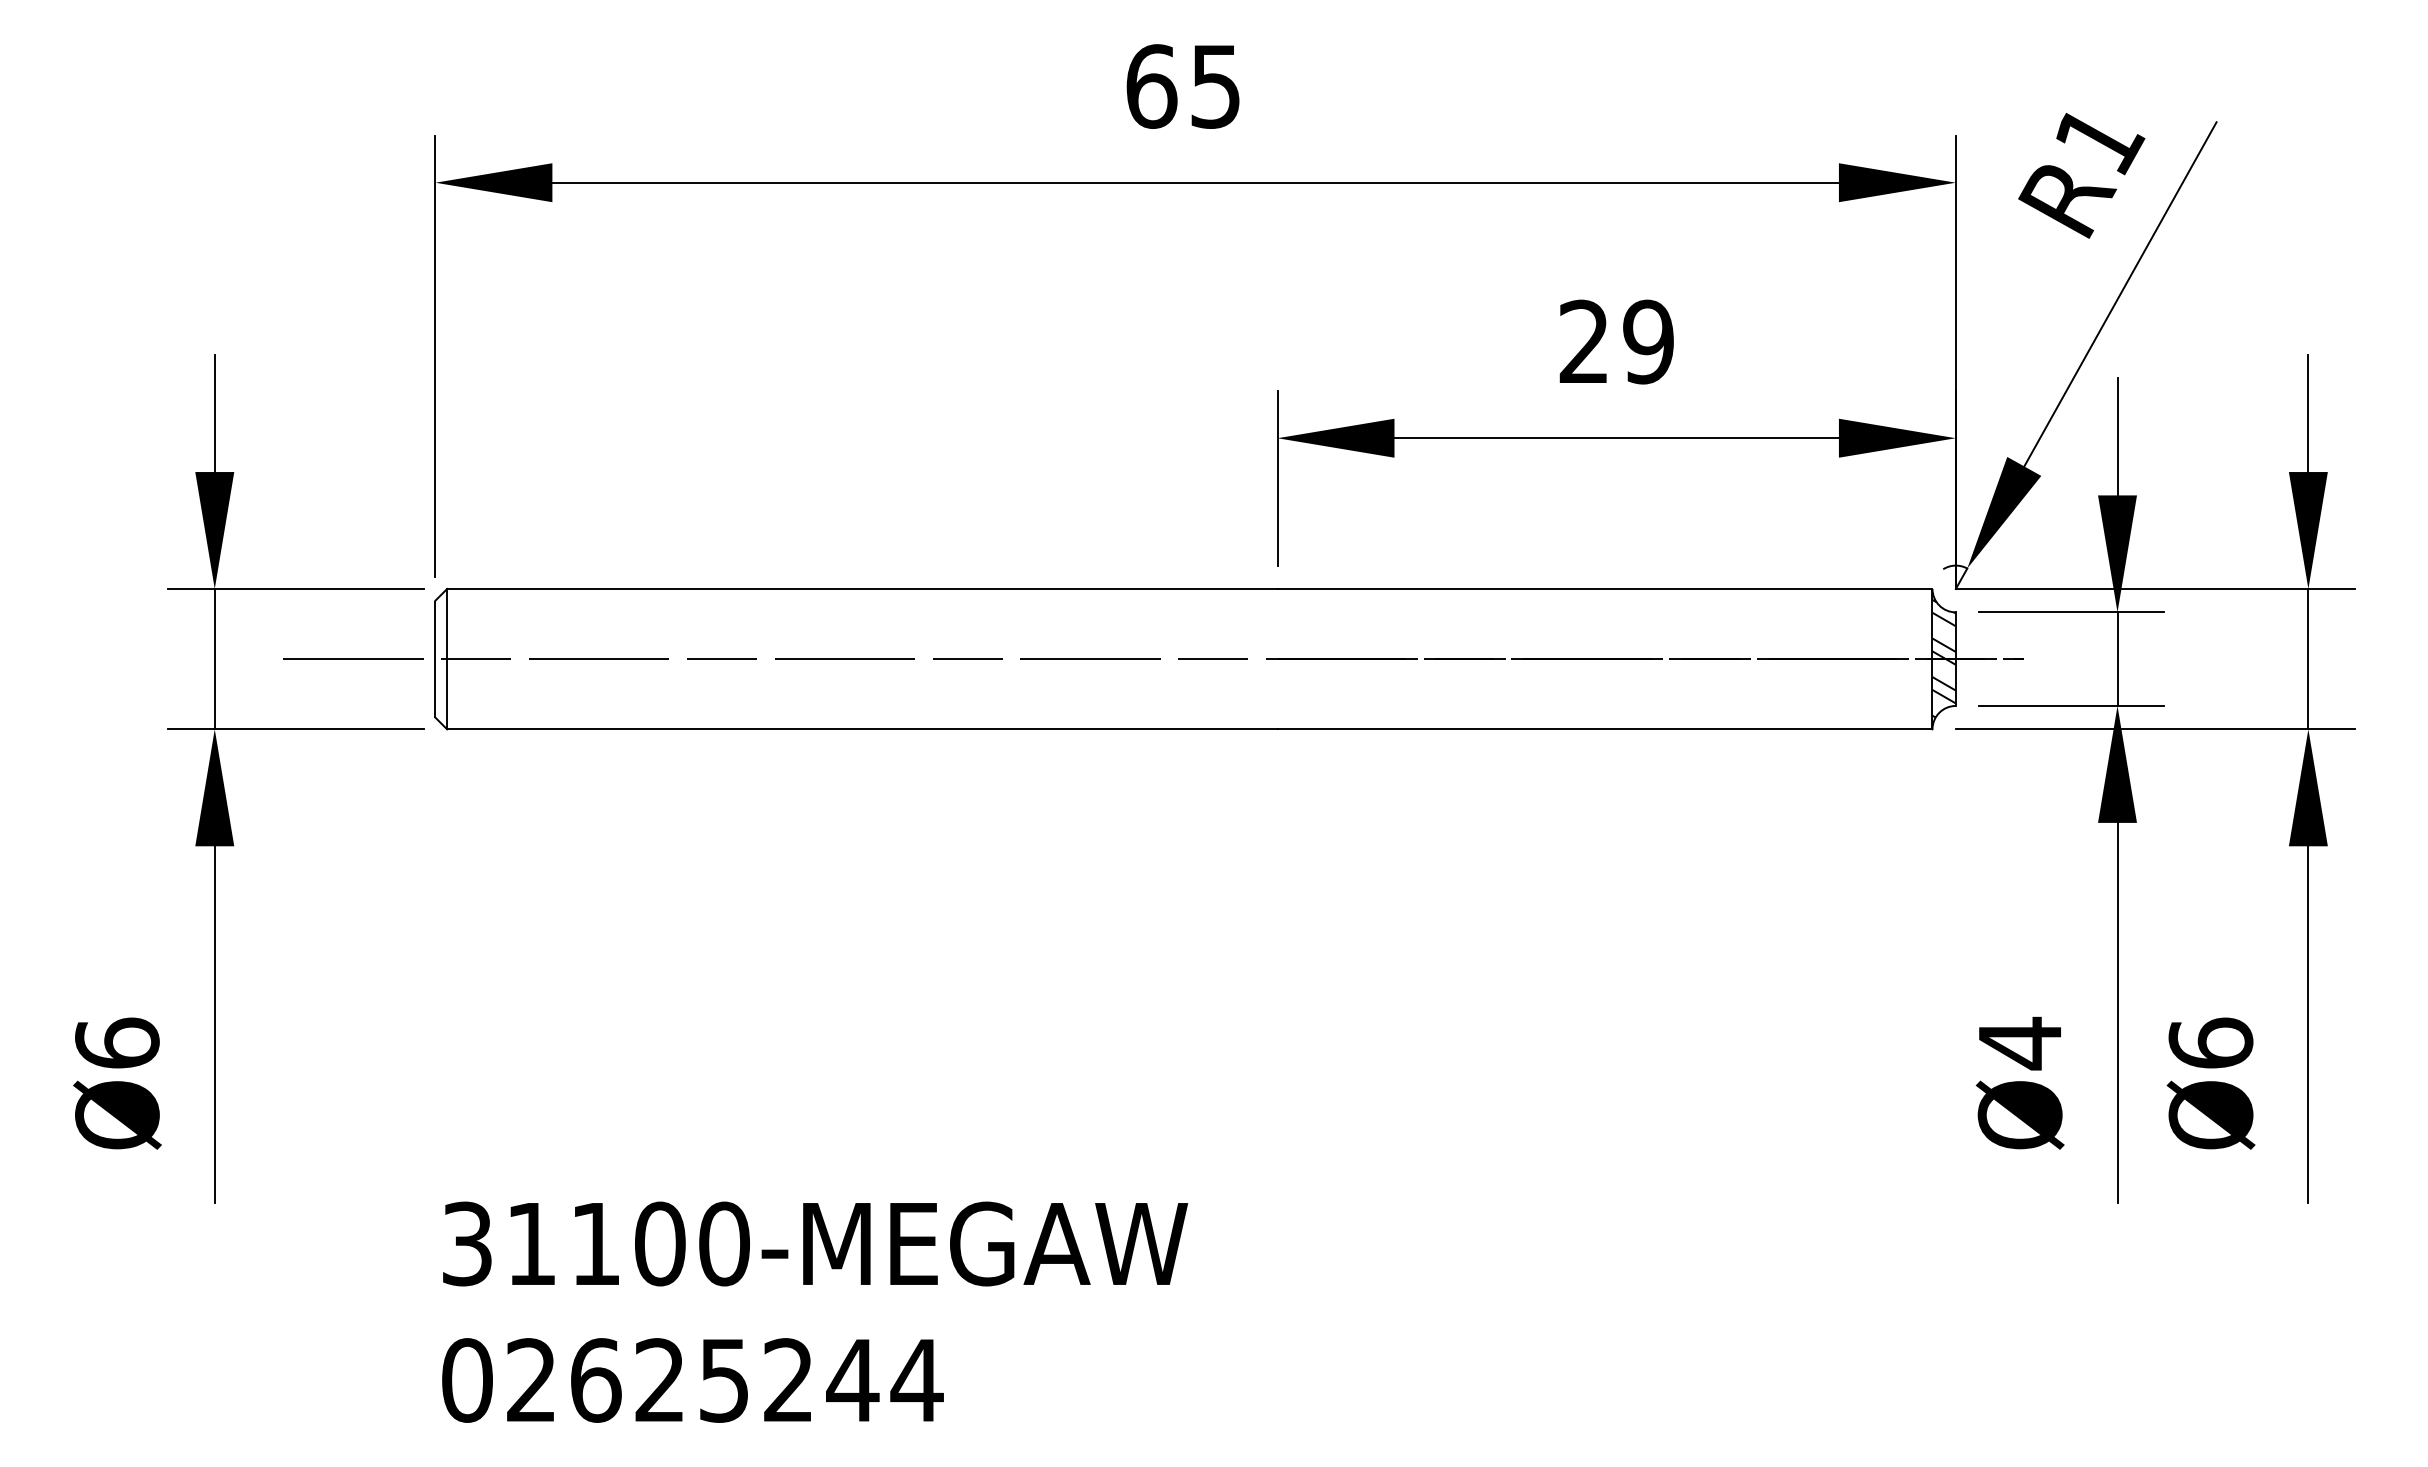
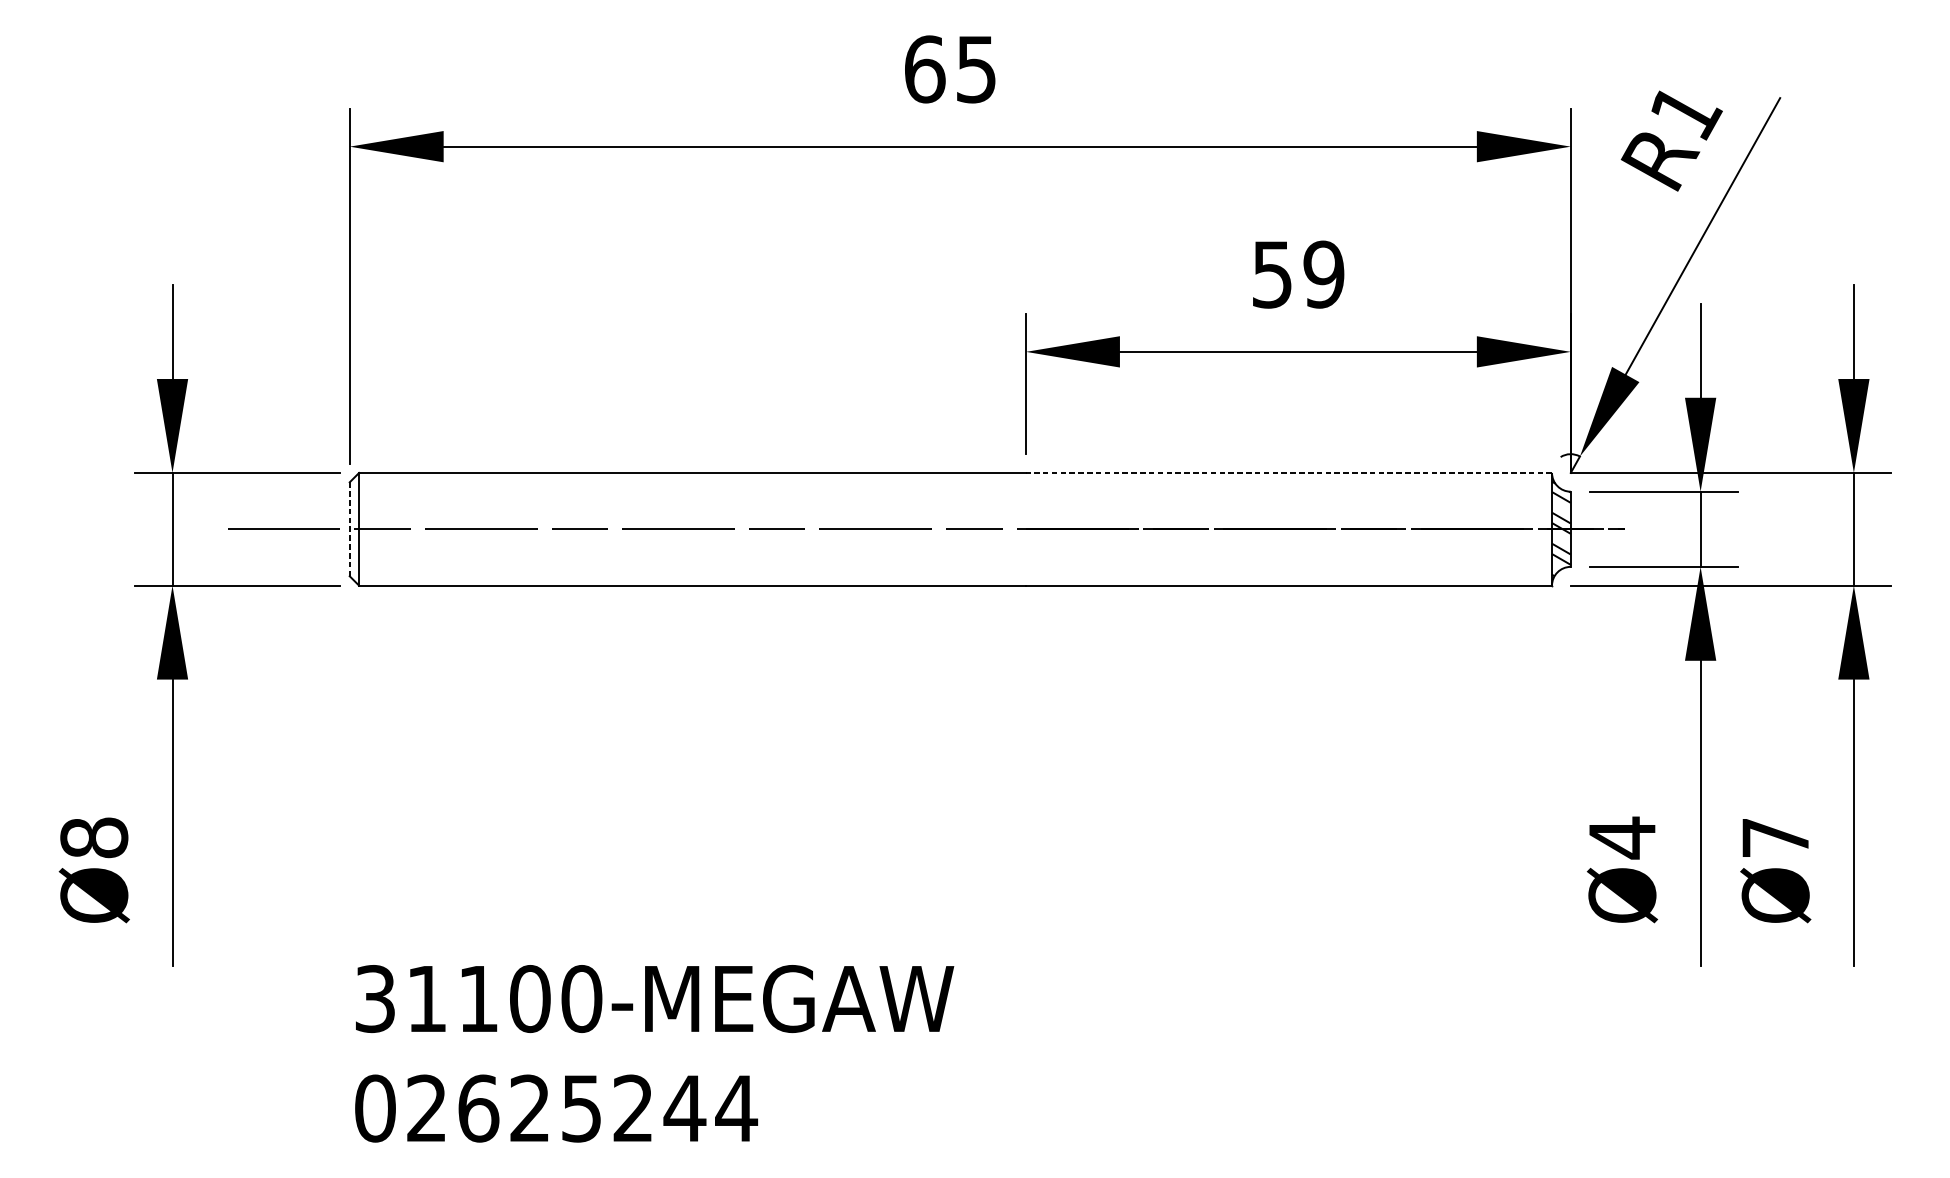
text: (1583, 341) -> (1271, 274), 29 -> 59
line: (1604, 588) -> (1288, 472), solid -> dashed
line: (435, 659) -> (349, 529), solid -> dashed
text: (117, 1042) -> (94, 837), Ø6 -> Ø8
text: (2210, 1042) -> (1775, 837), Ø6 -> Ø7

